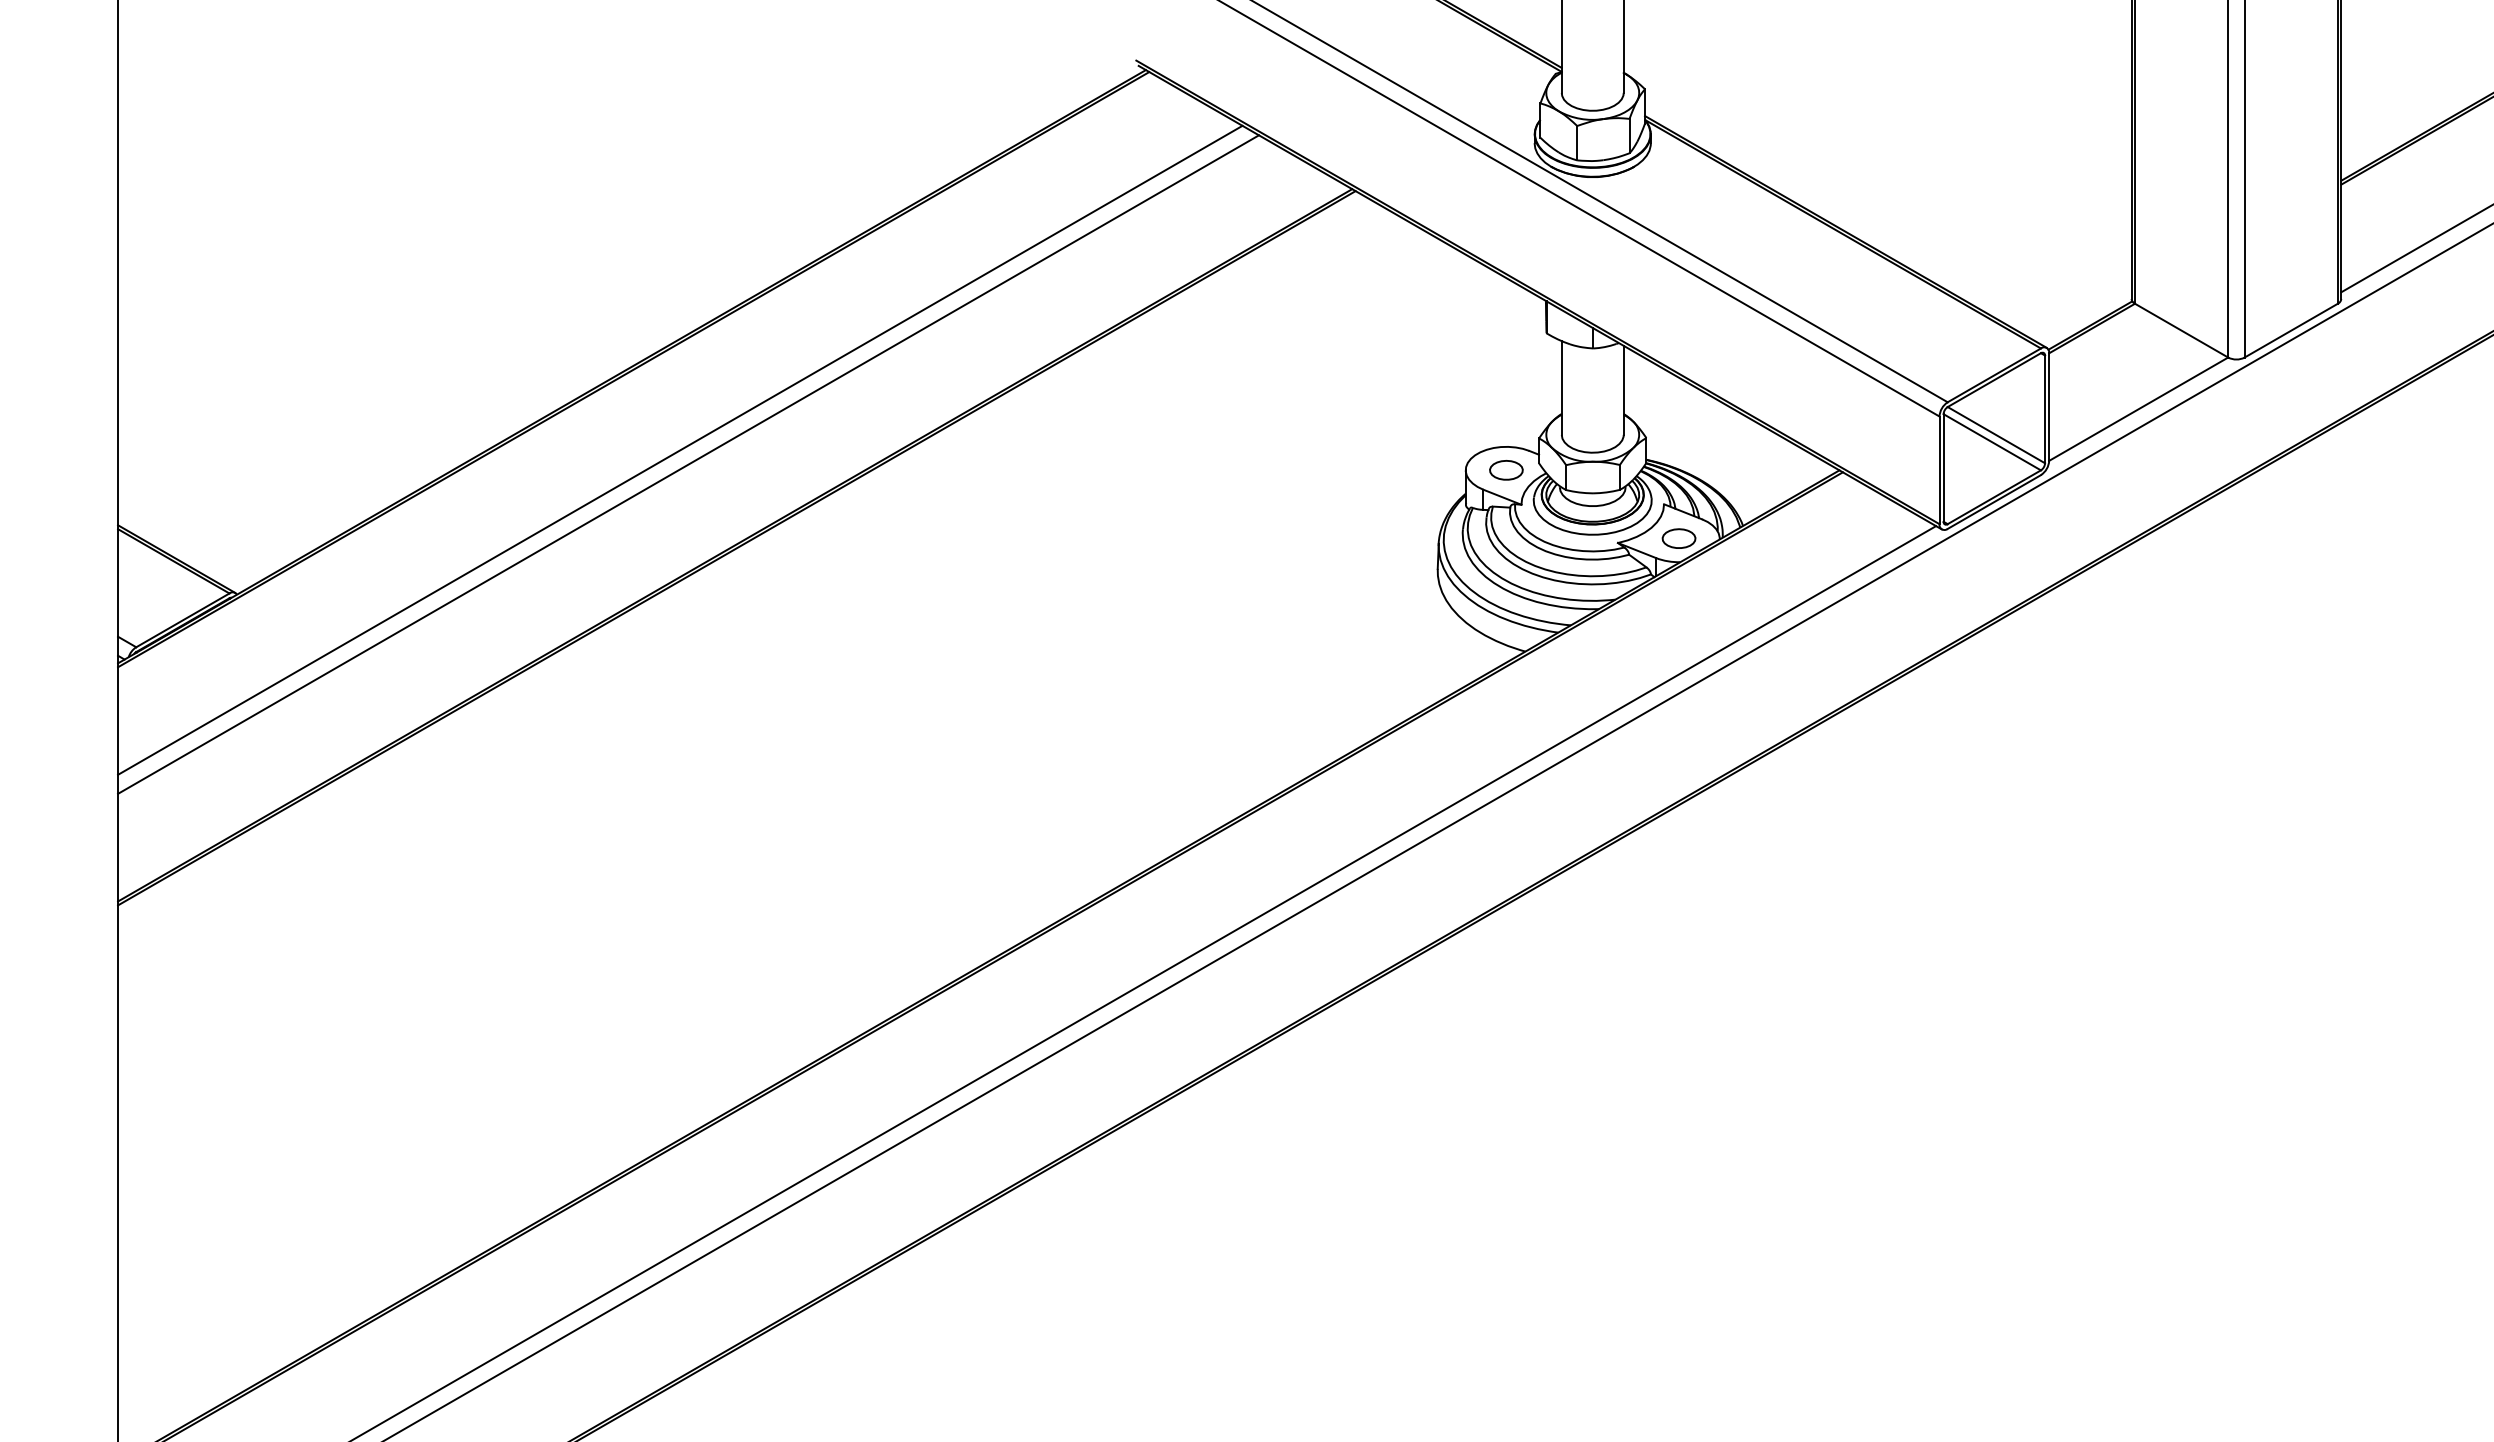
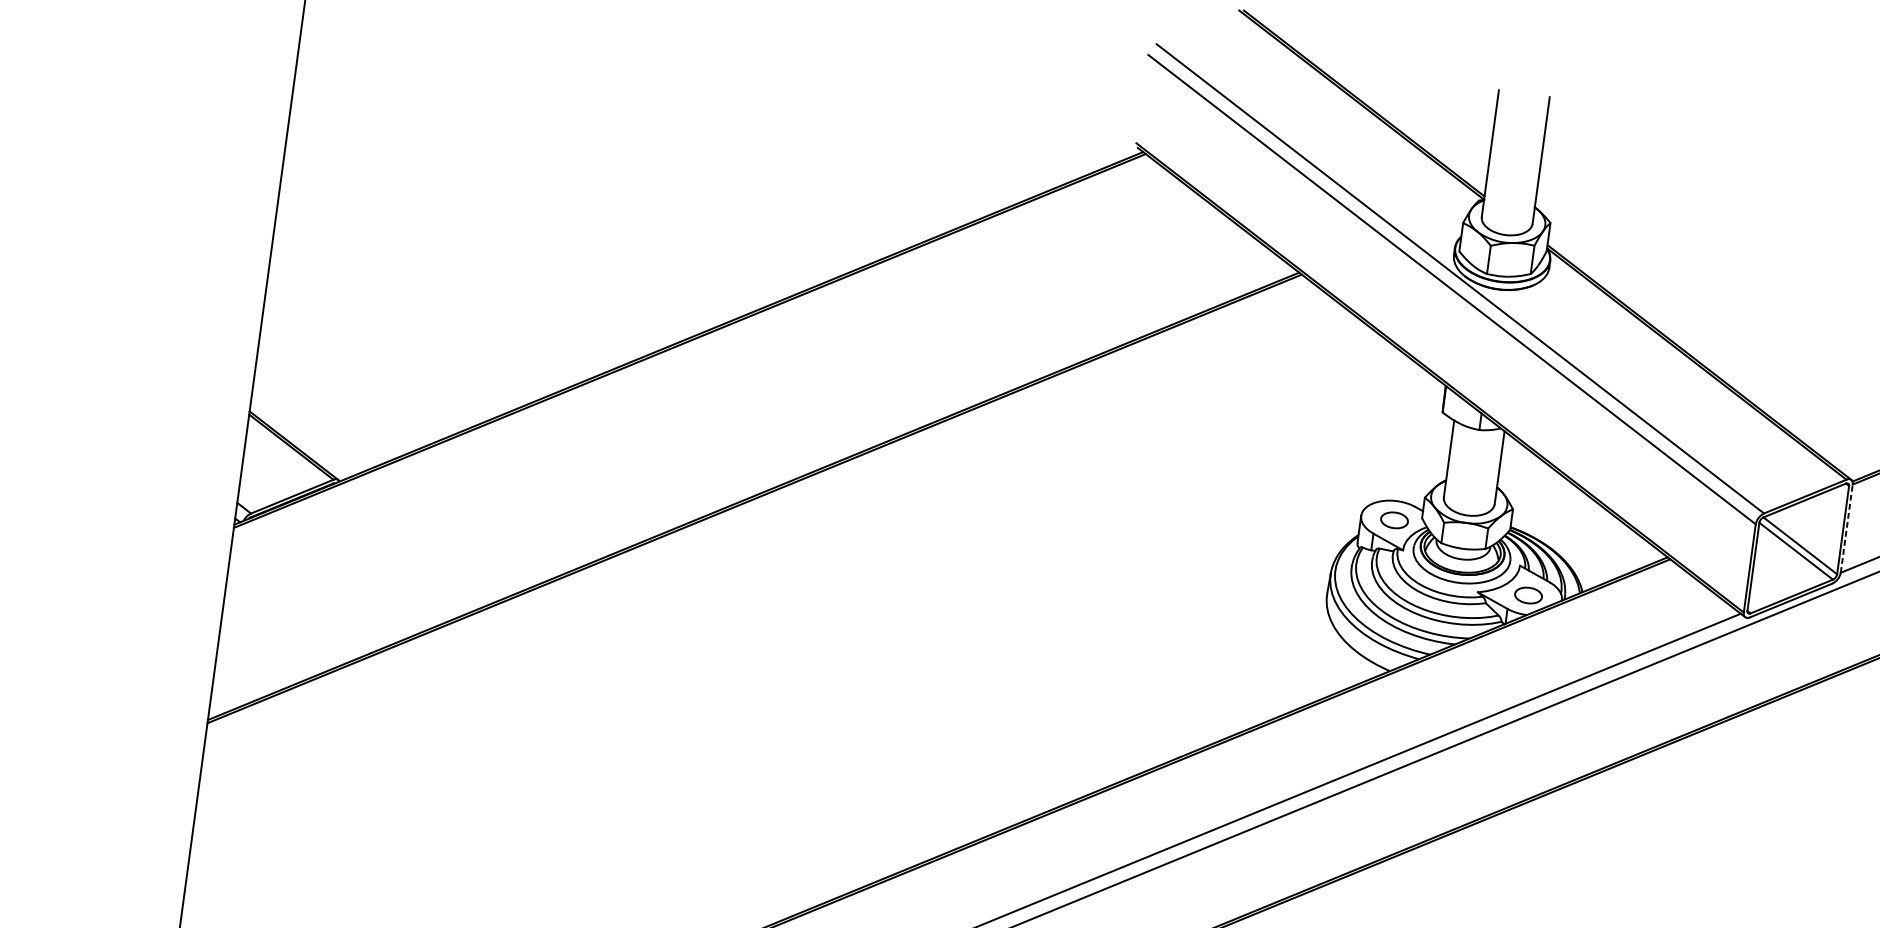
line: (2049, 407) -> (1846, 529), solid -> dashed
line: (680, 449) -> (719, 411), removed
line: (688, 464) -> (724, 424), removed

